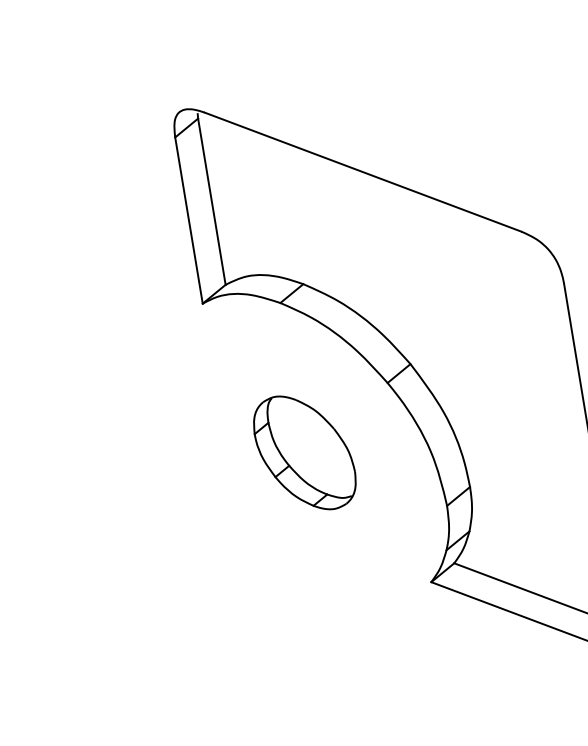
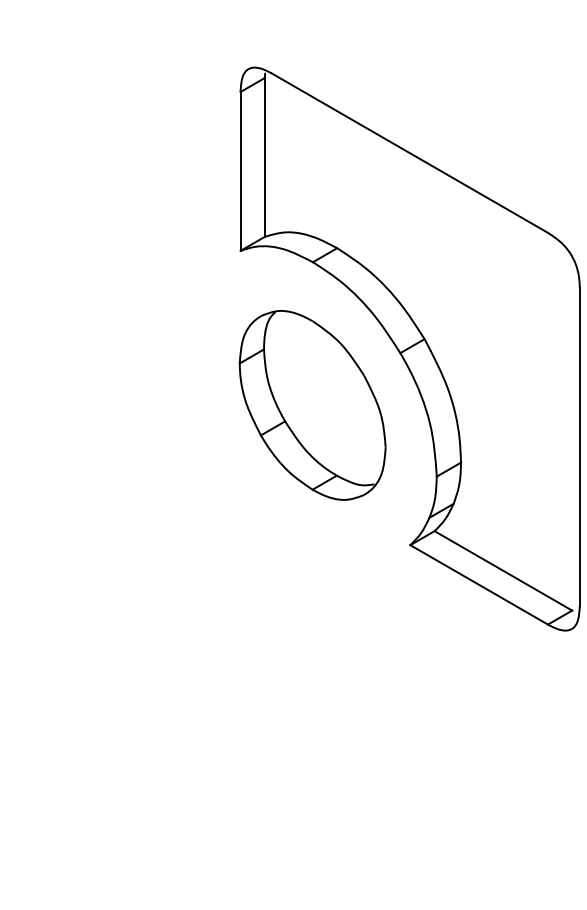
part: (304, 452) -> (312, 405), size x1.67

